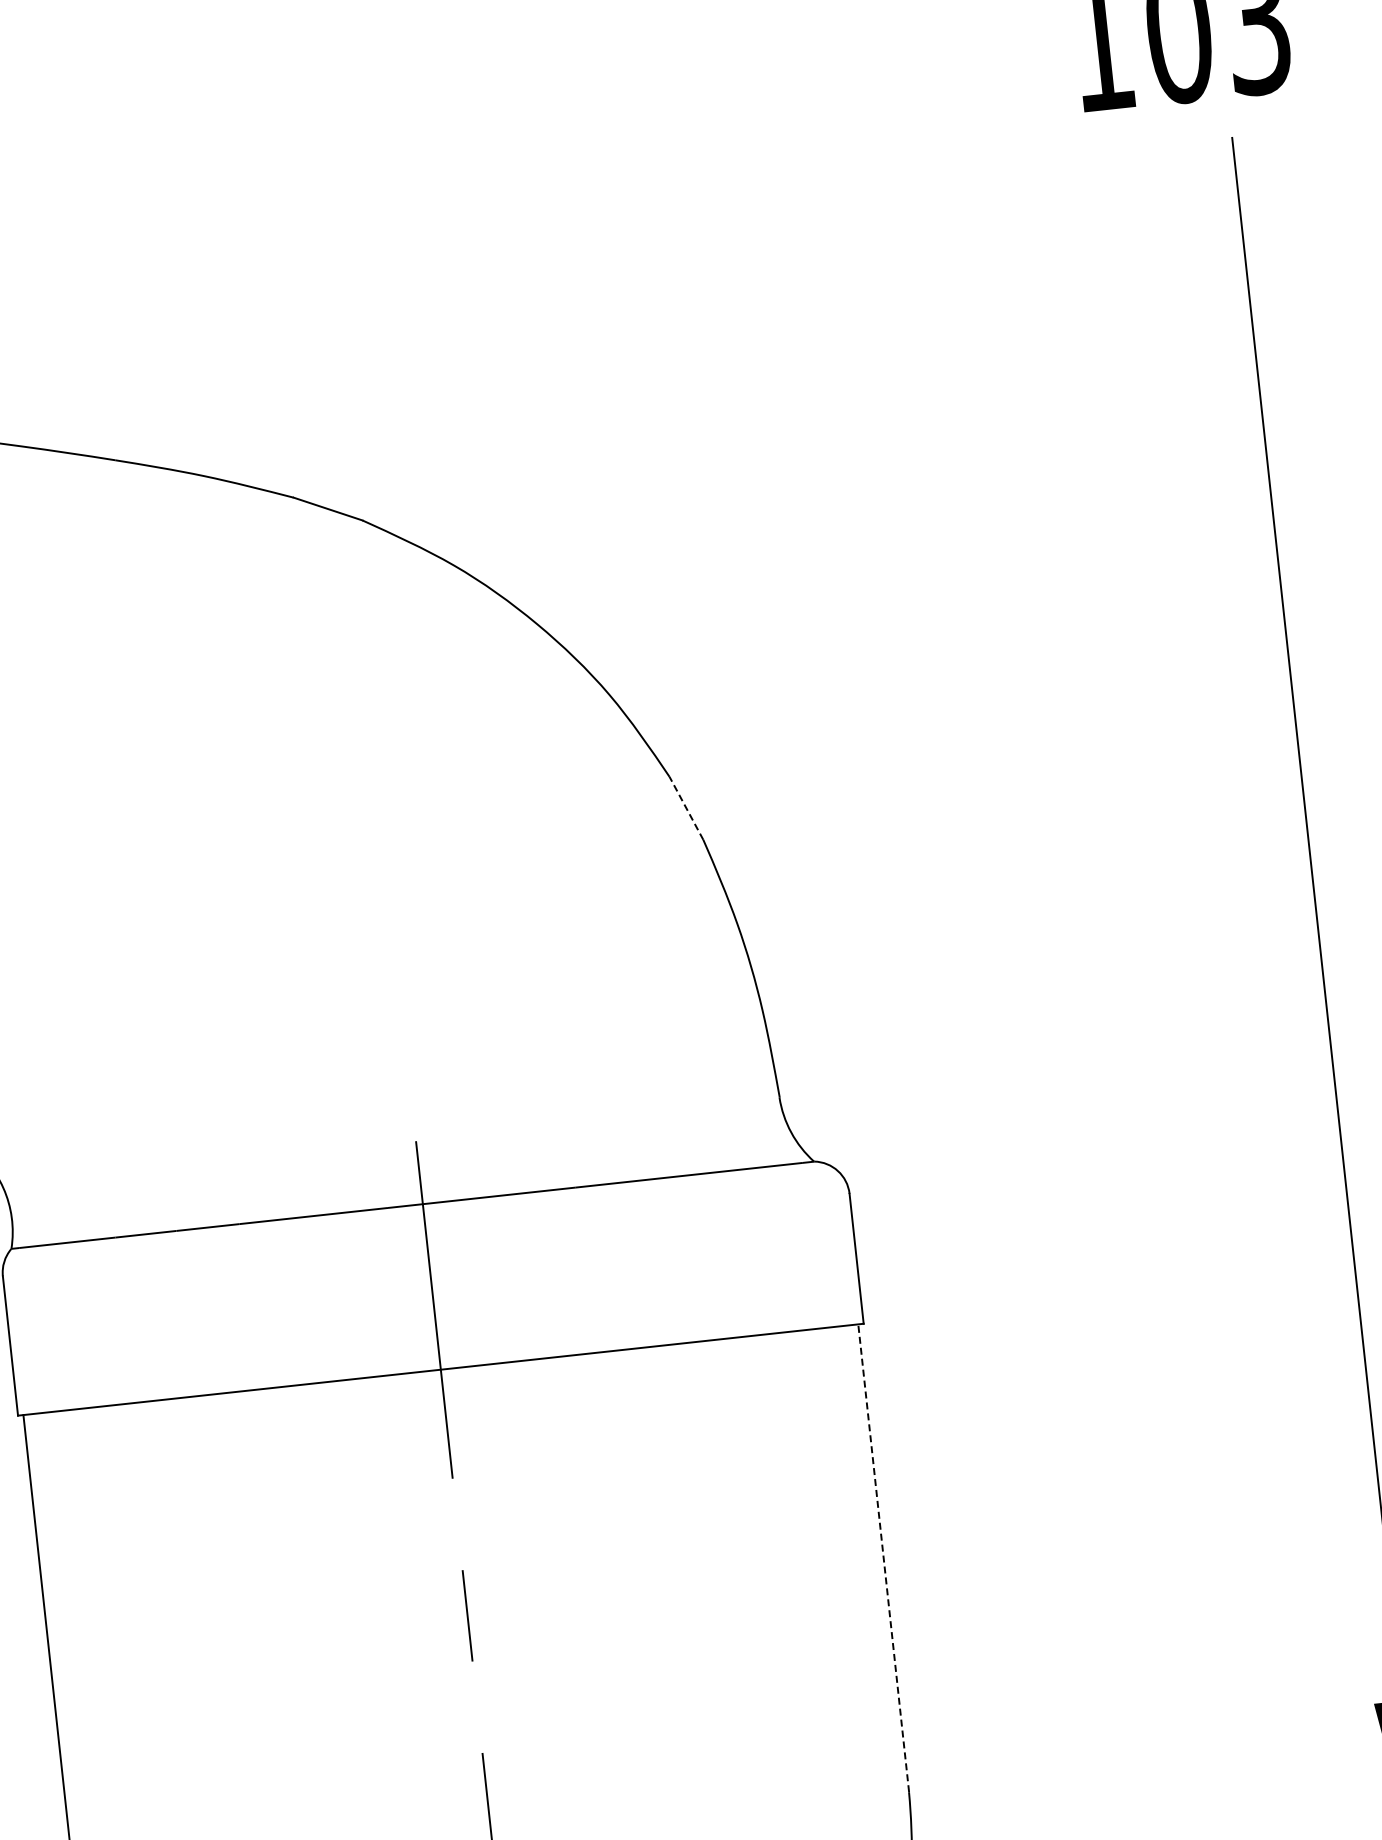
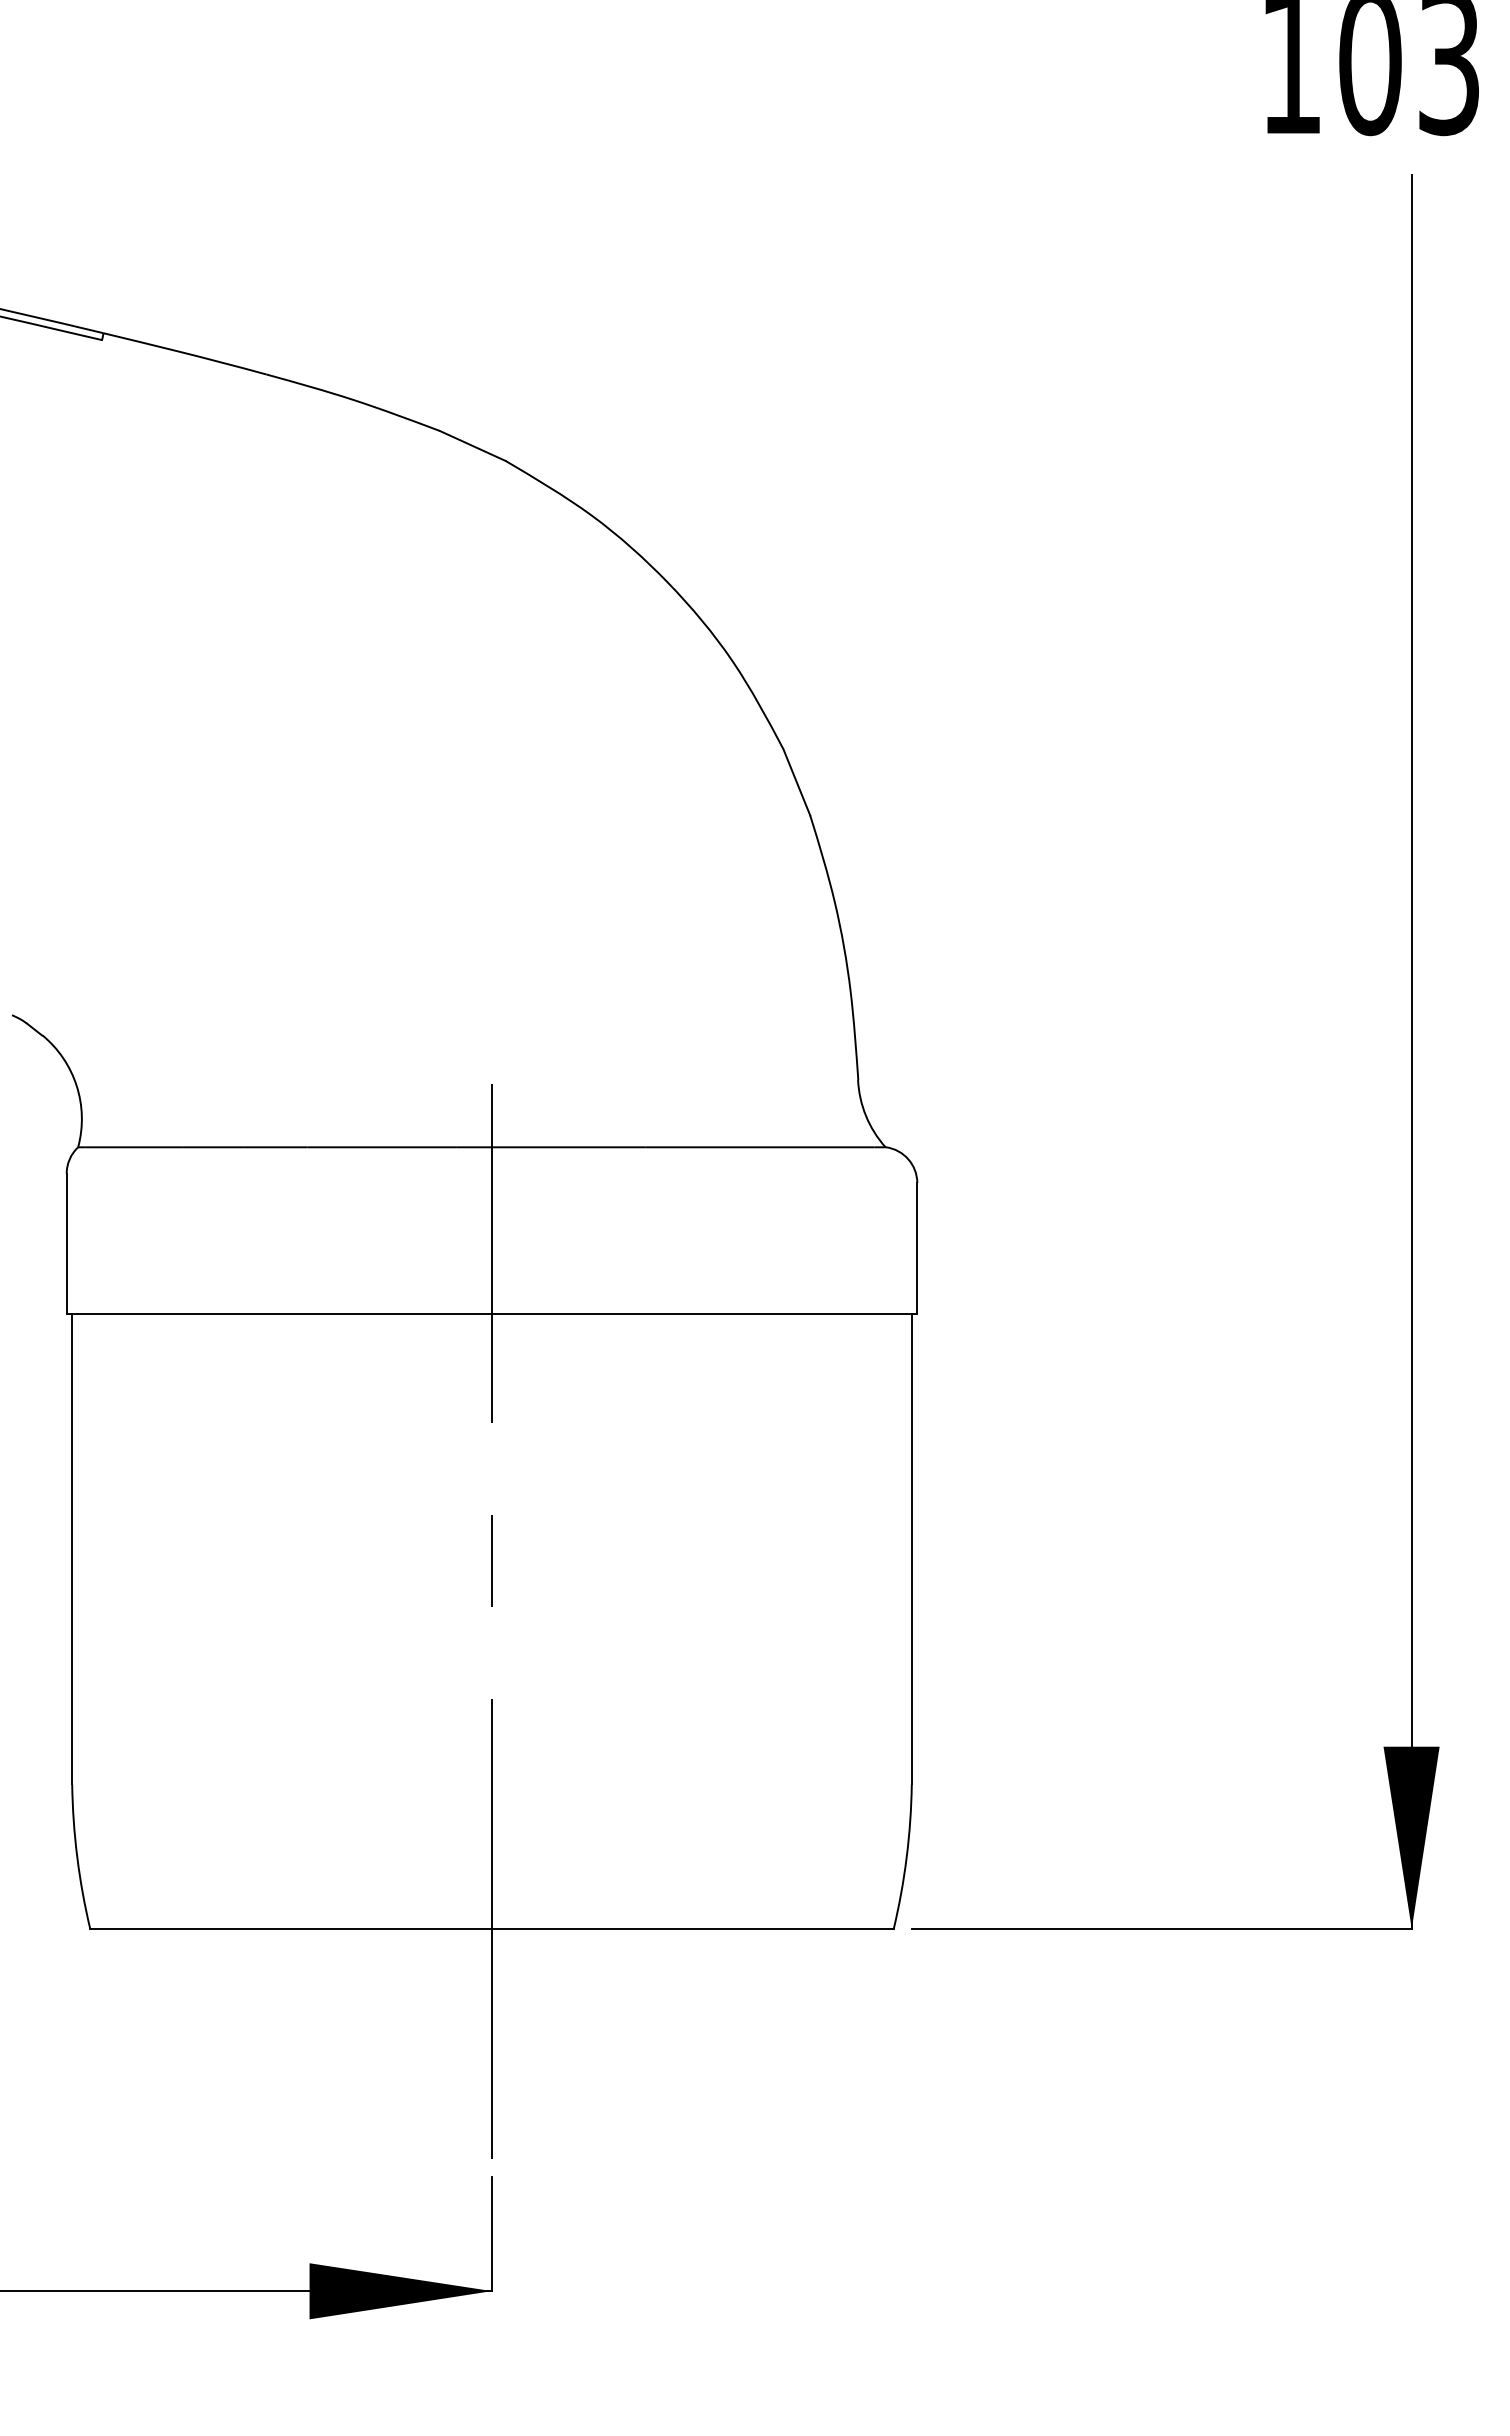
line: (686, 808) -> (796, 782), dashed -> solid
line: (883, 1557) -> (911, 1548), dashed -> solid

